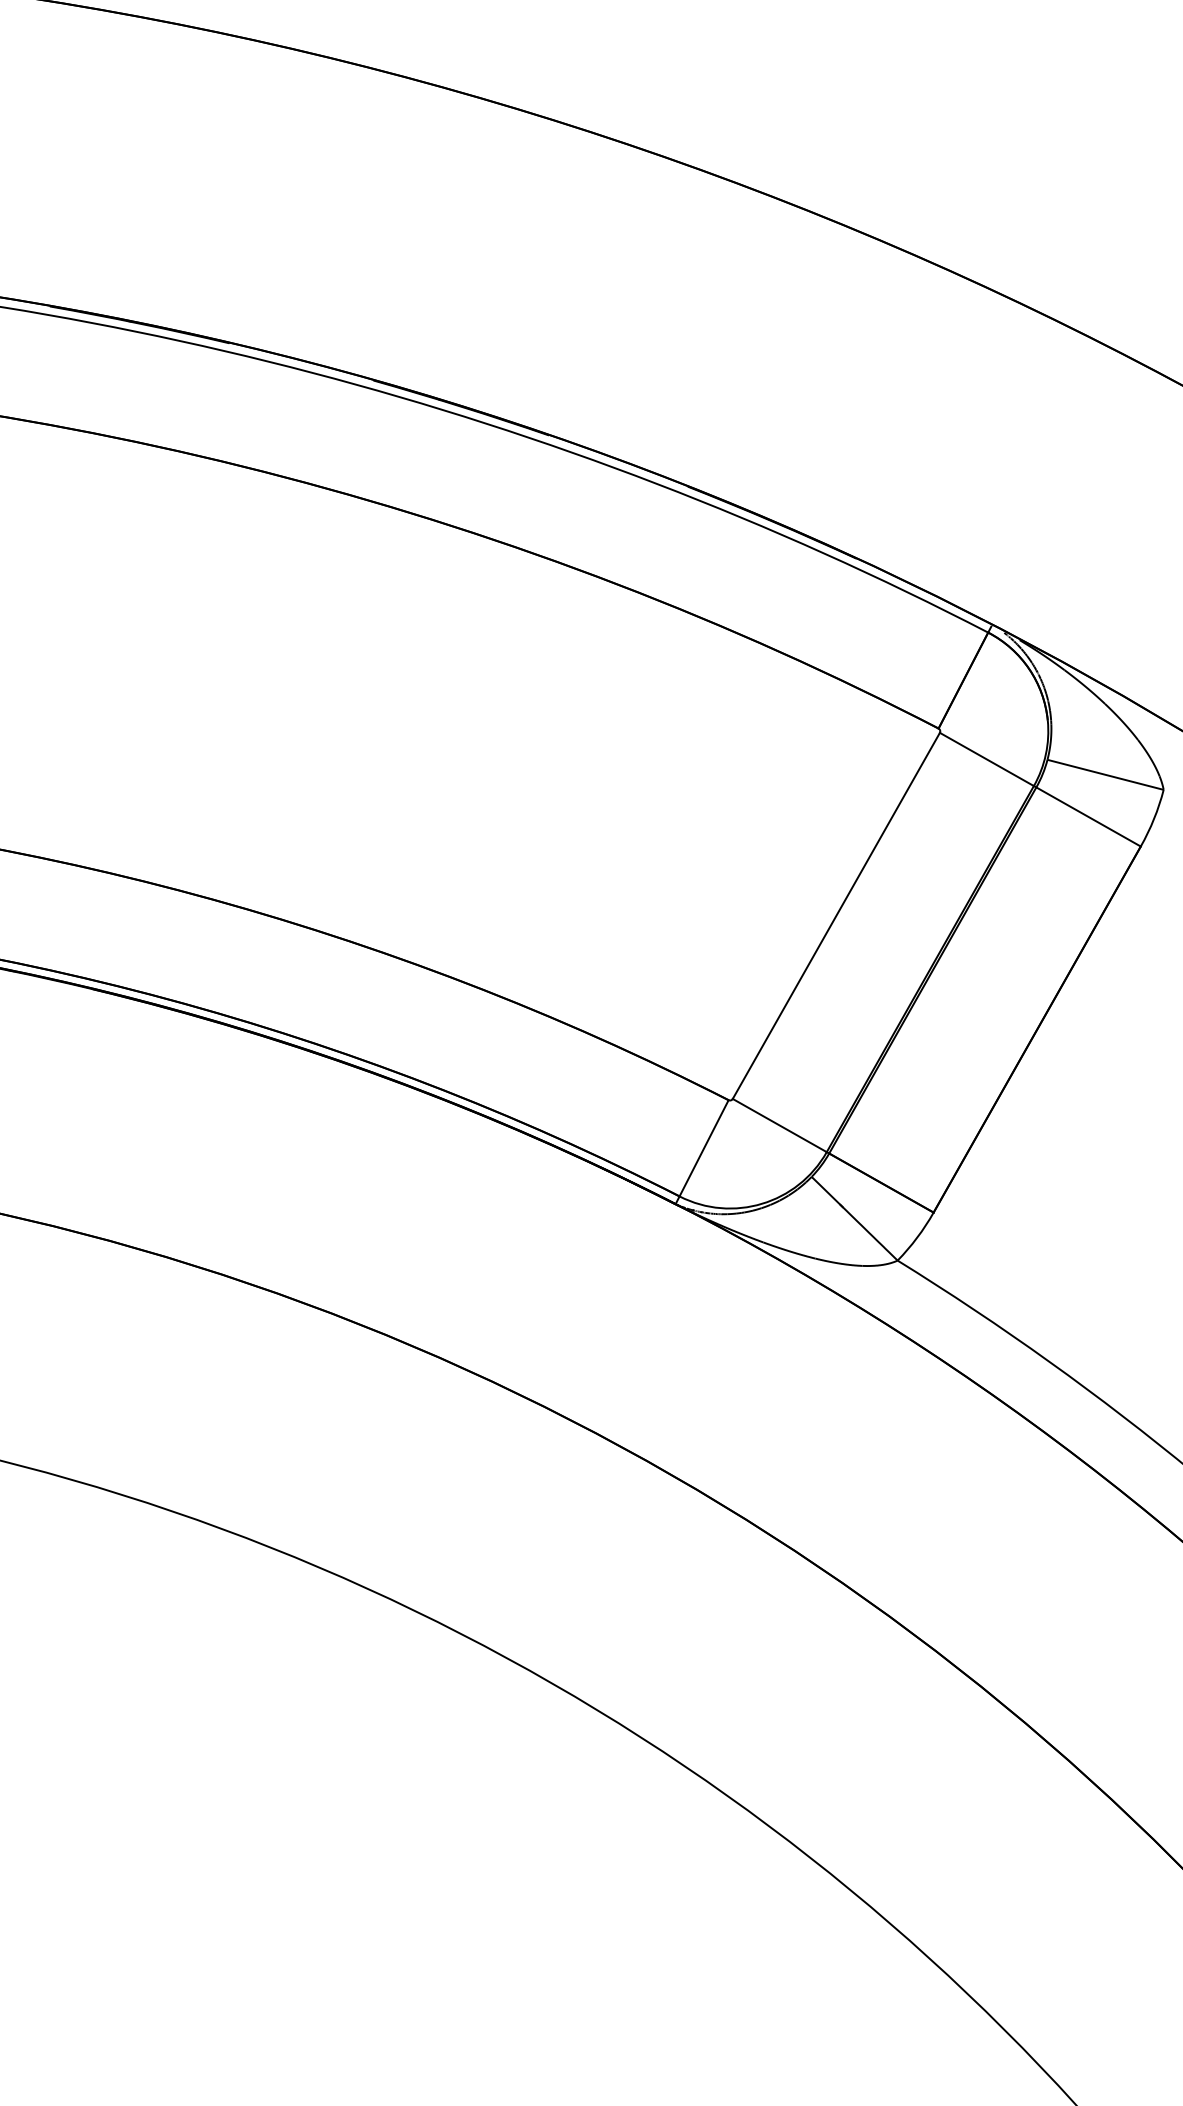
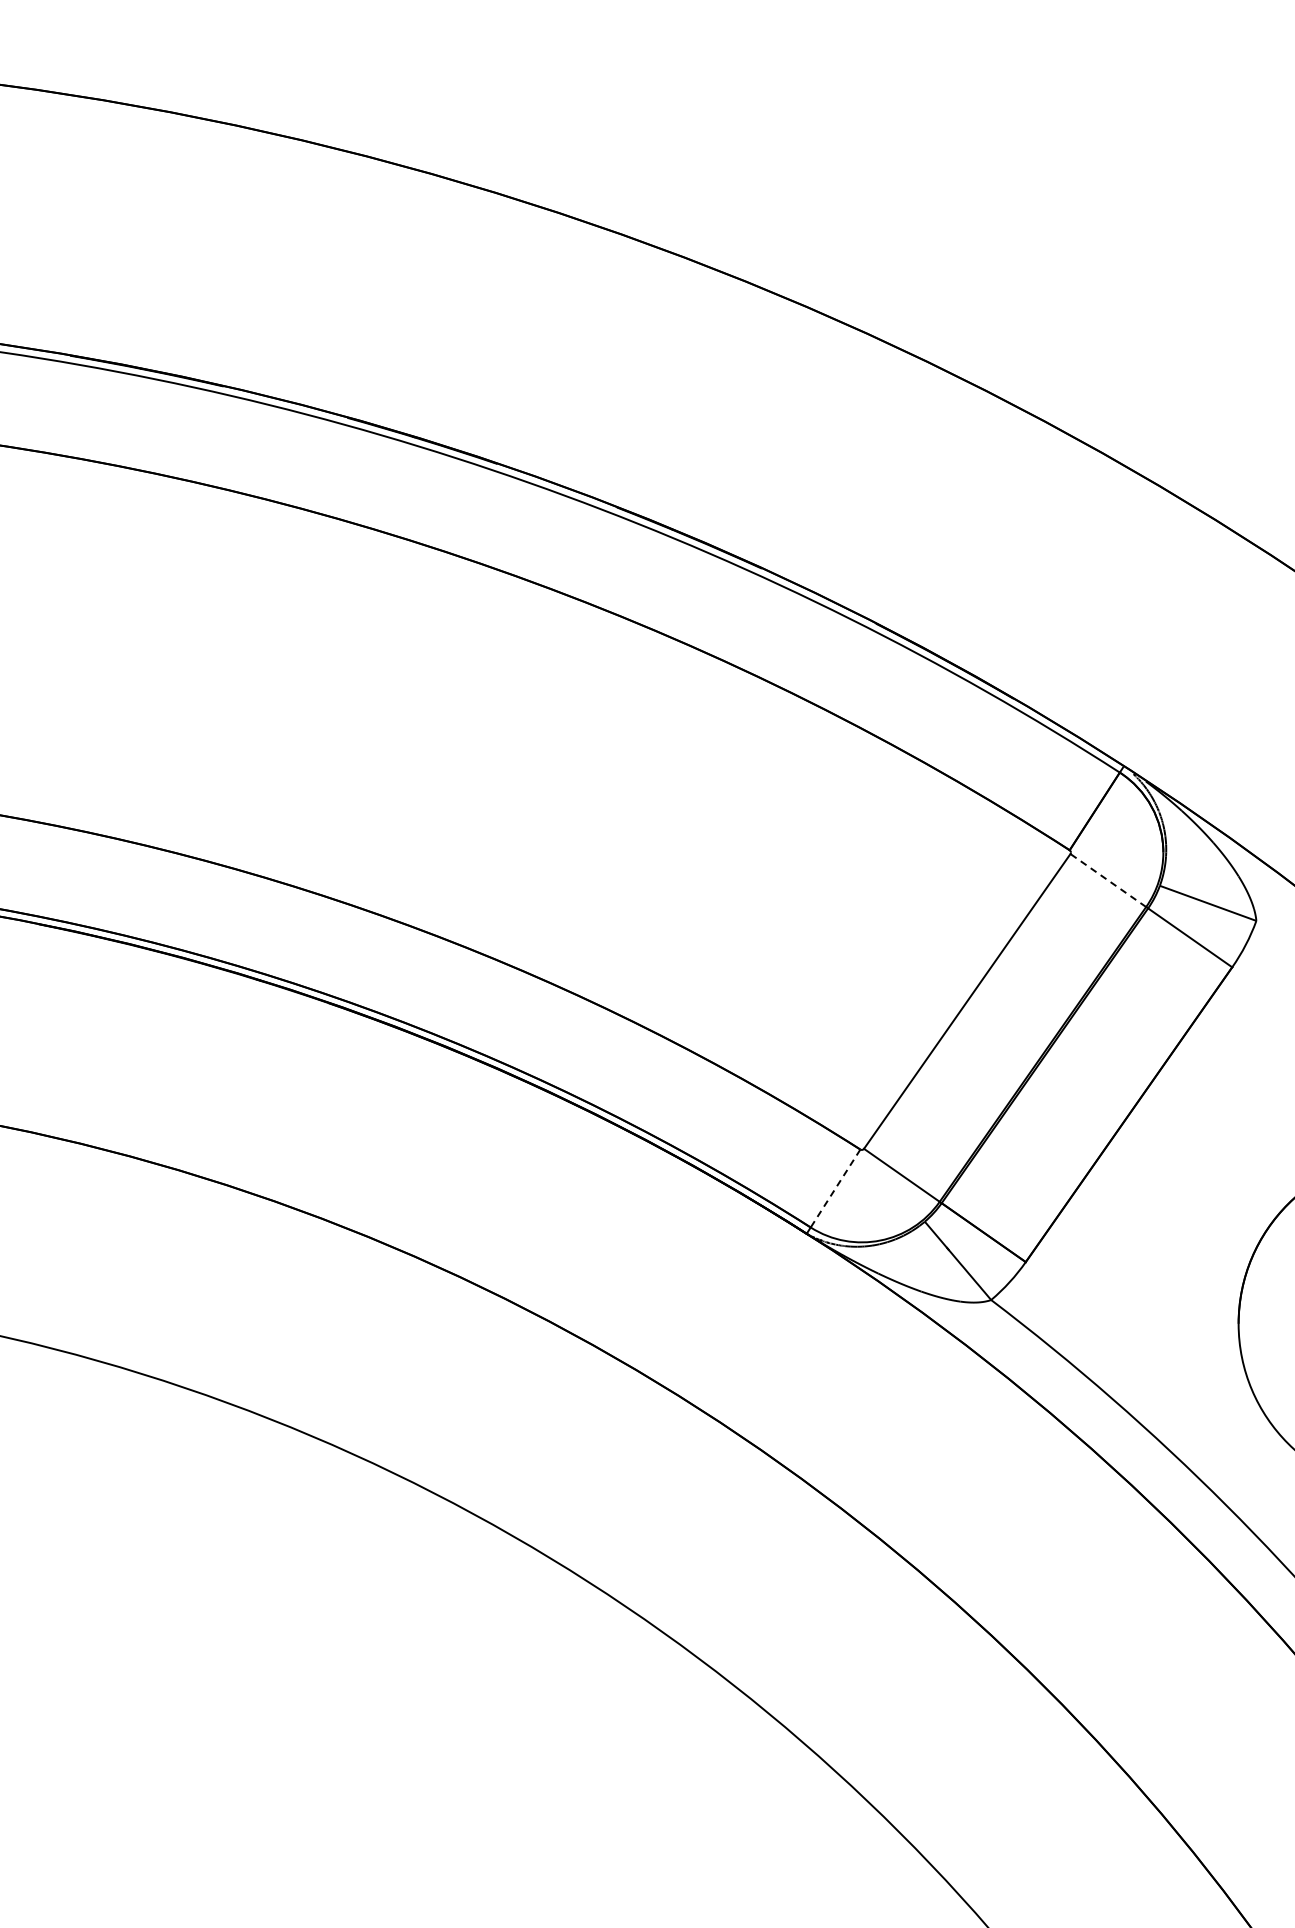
line: (985, 759) -> (1107, 880), solid -> dashed
line: (704, 1148) -> (835, 1188), solid -> dashed

